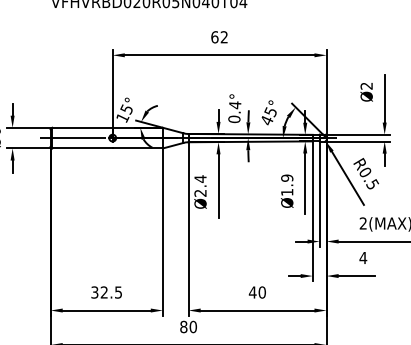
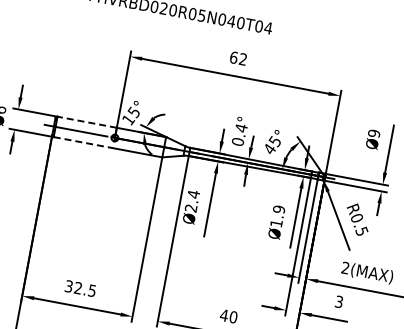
text: (366, 85) -> (374, 132), Ø2 -> Ø9
line: (82, 127) -> (87, 121), solid -> dashed
line: (83, 148) -> (84, 142), solid -> dashed
text: (363, 257) -> (339, 301), 4 -> 3

